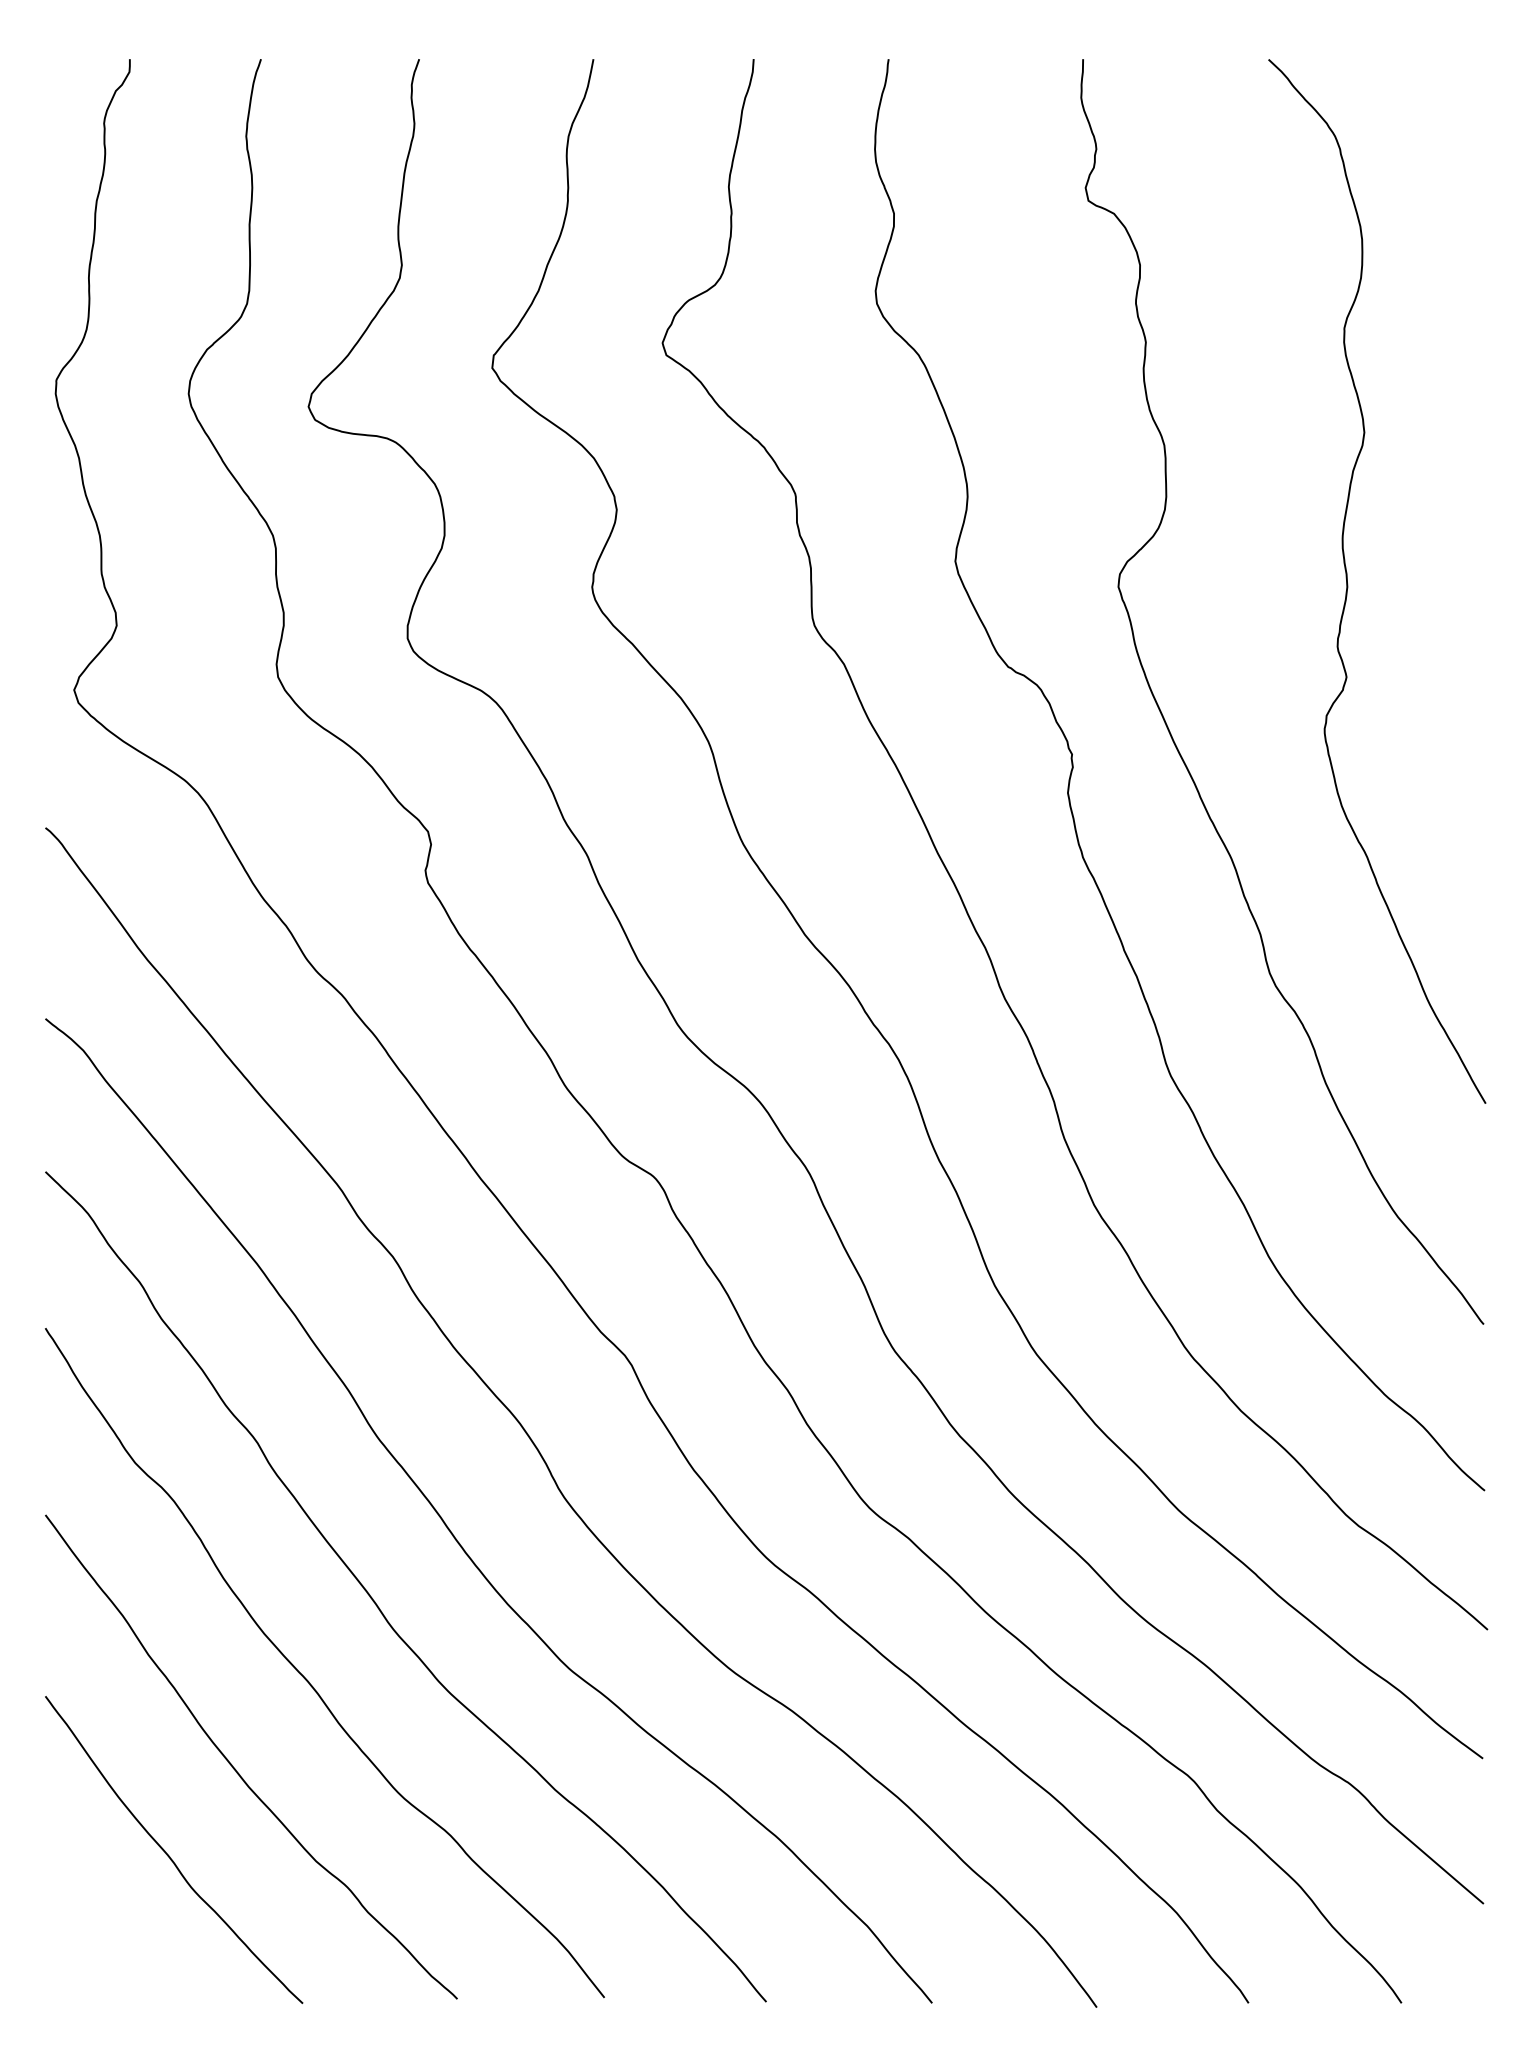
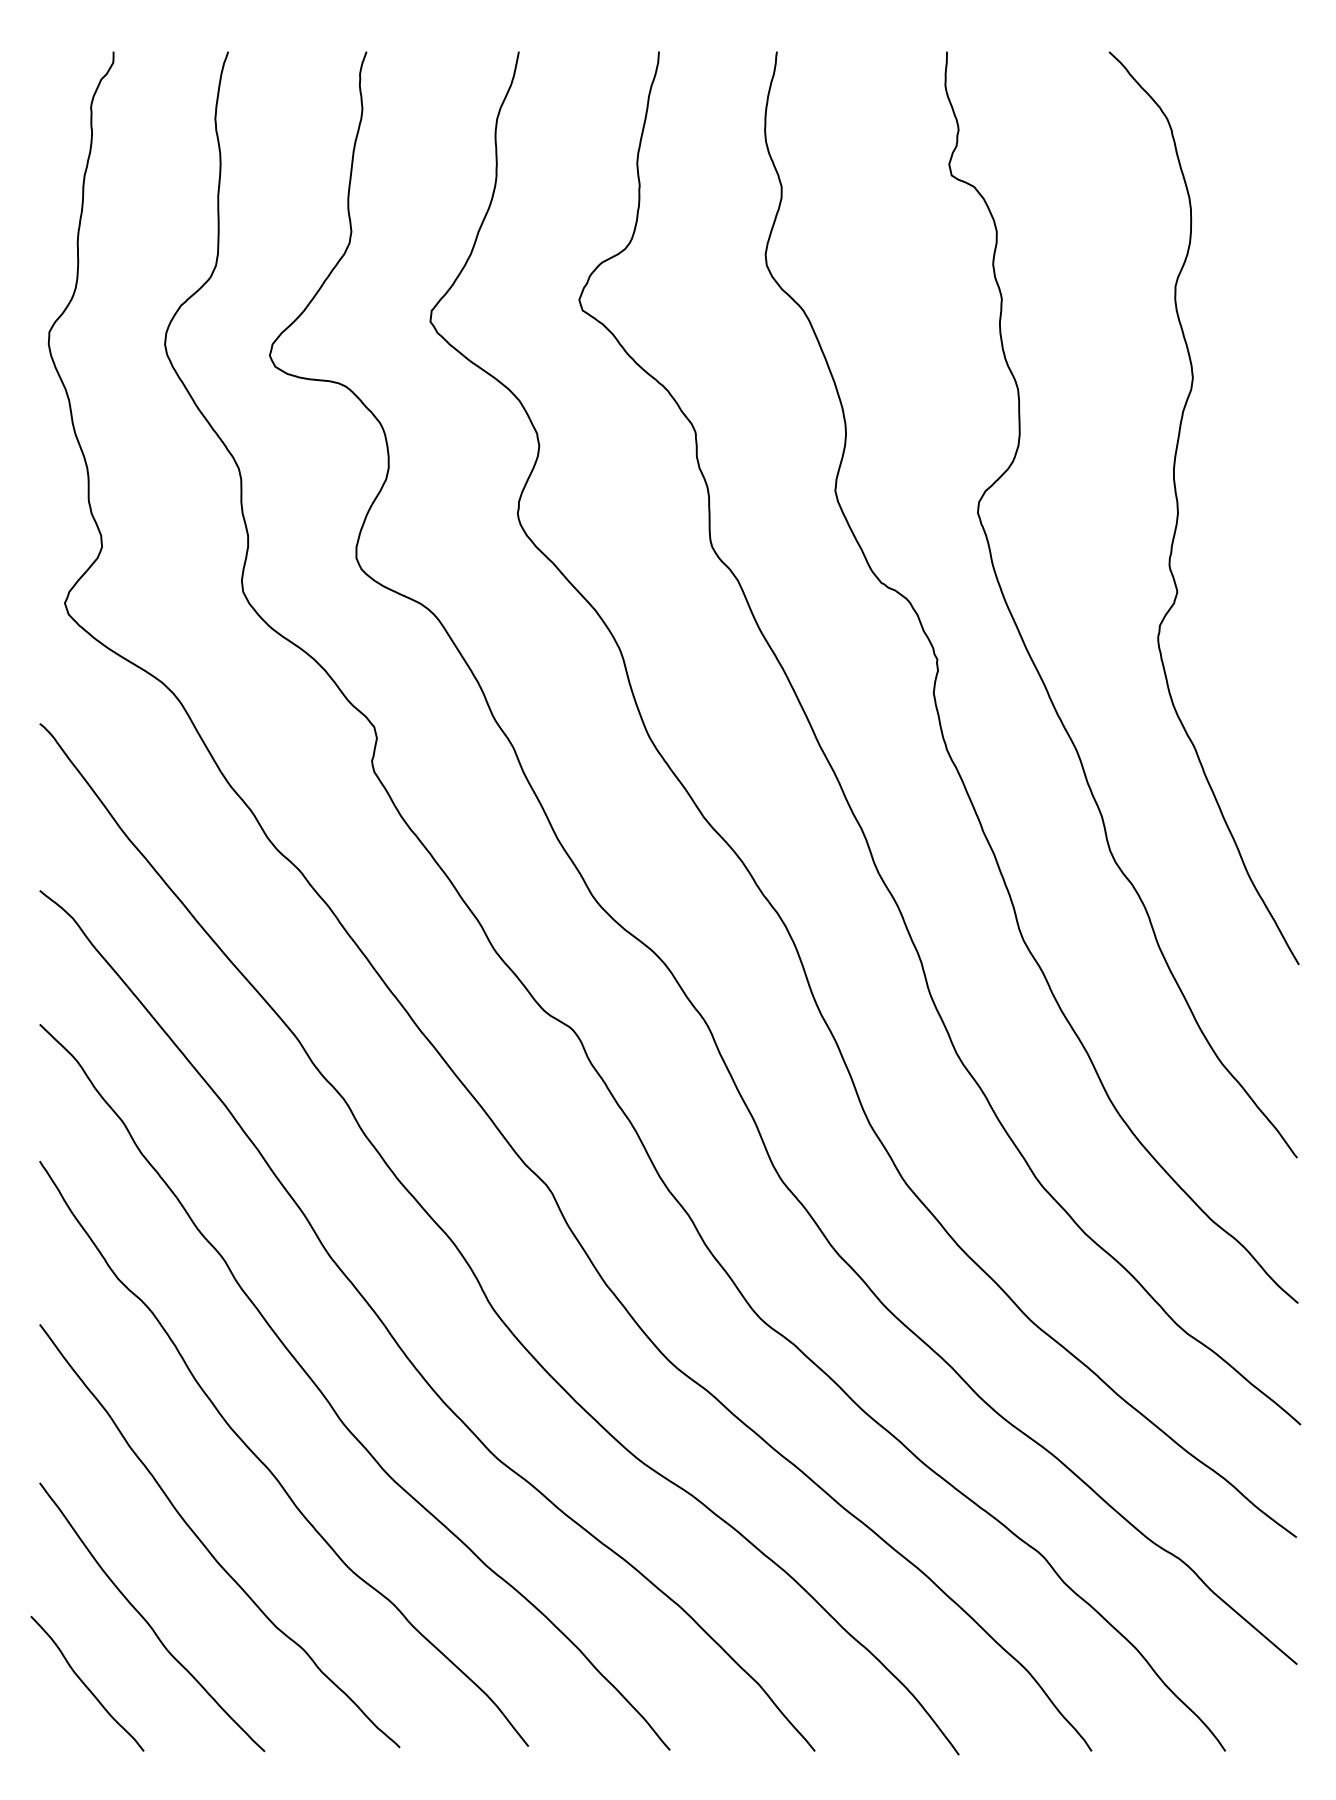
curve: (98, 1927) -> (86, 1685), added

